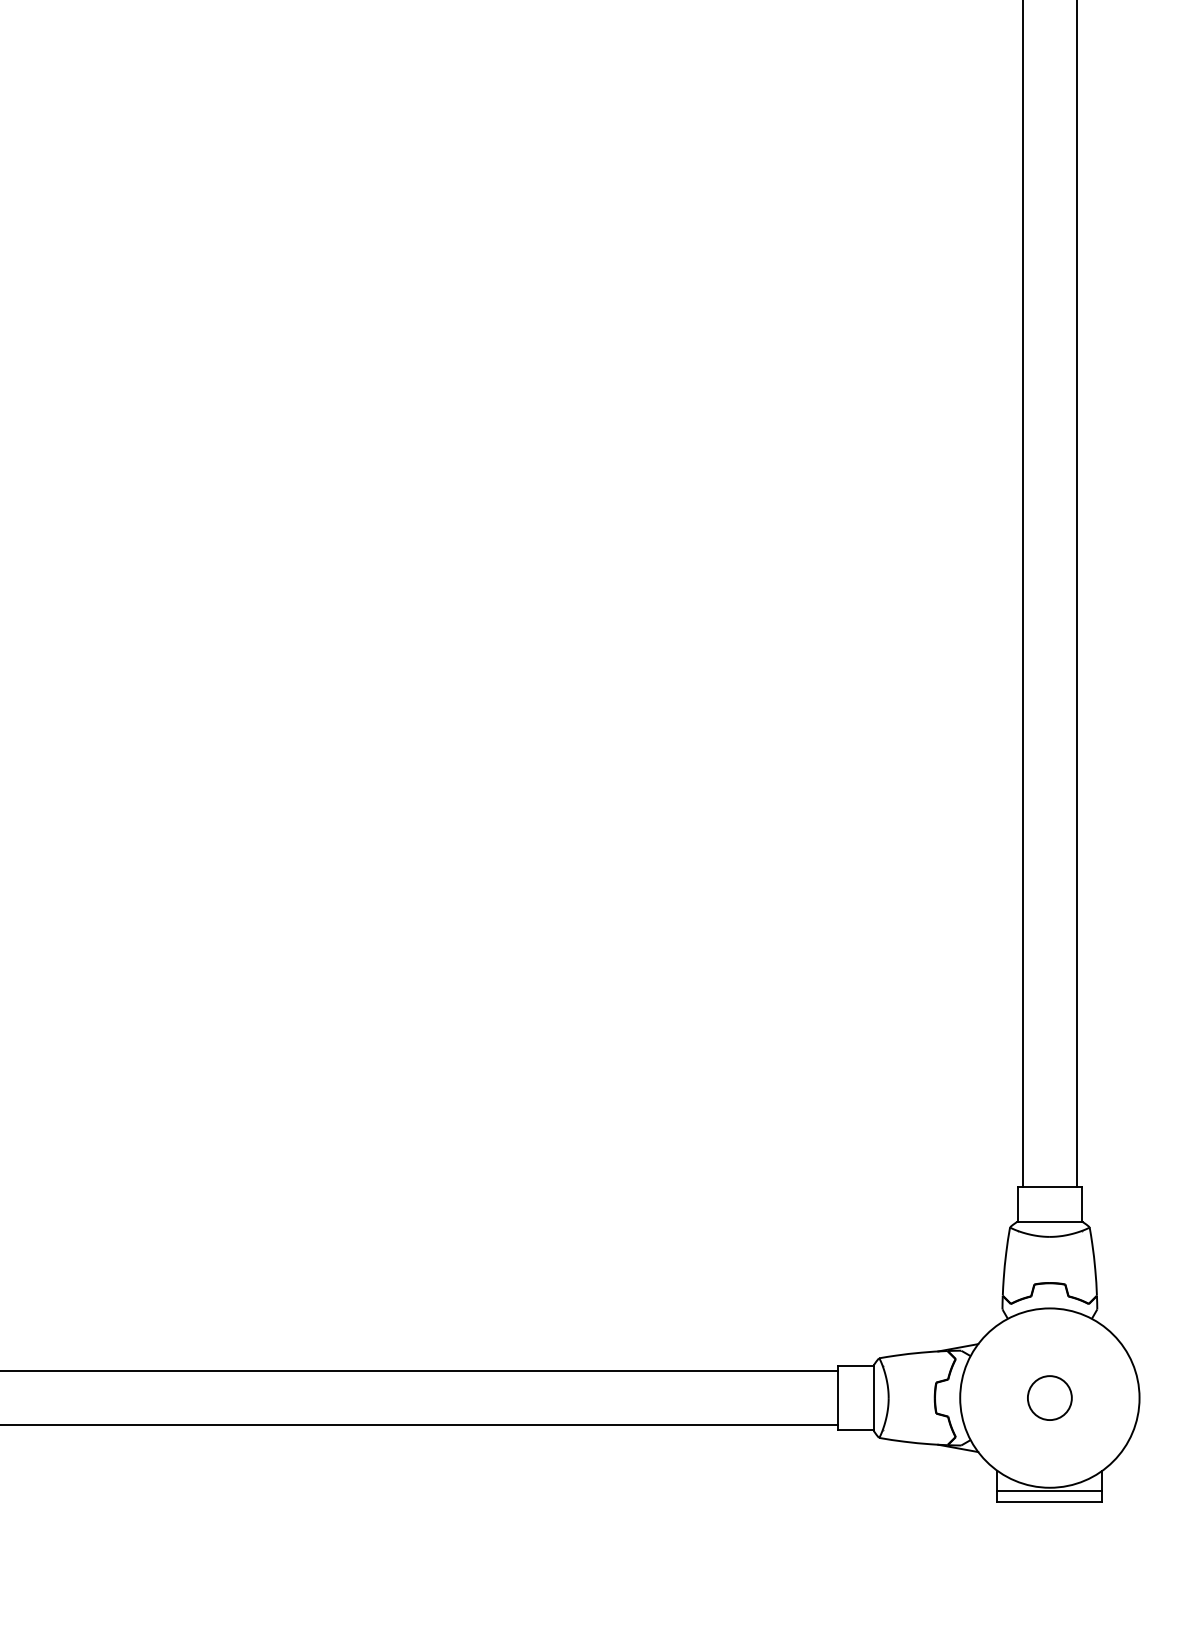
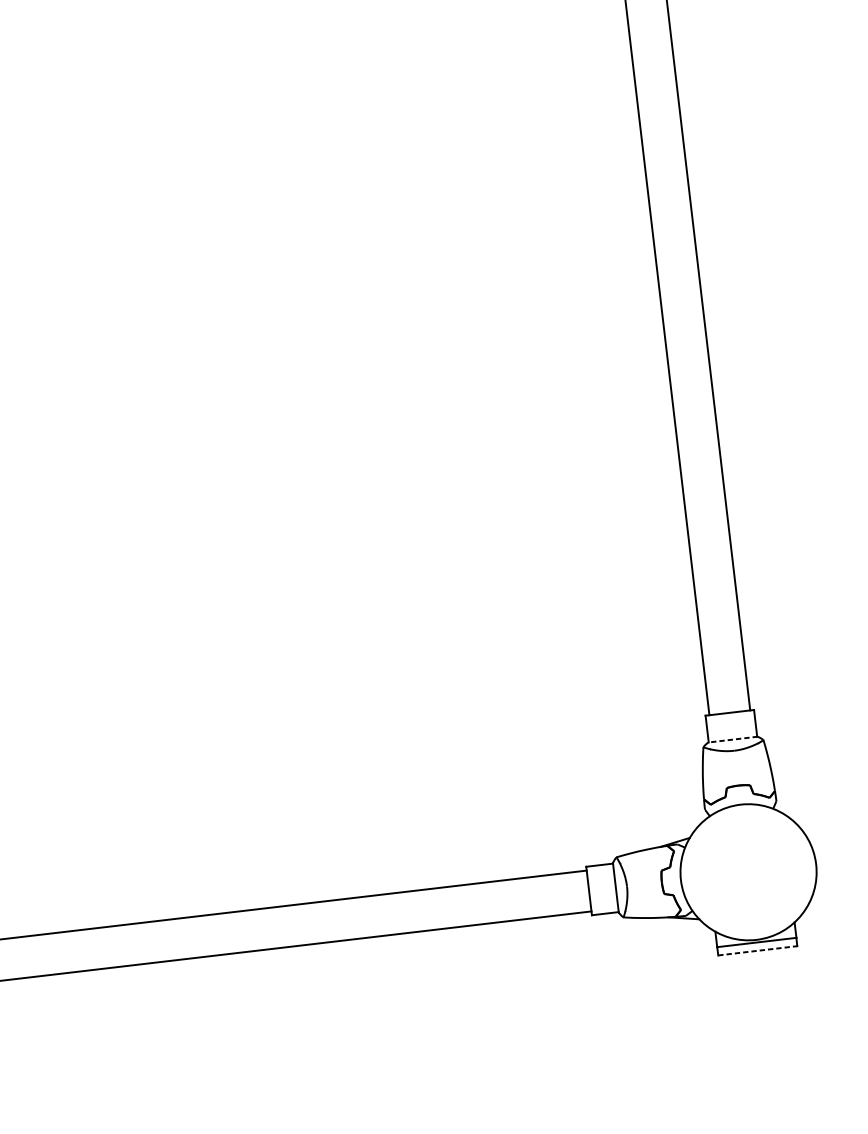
line: (1049, 1222) -> (732, 739), solid -> dashed
circle: (1049, 1397) -> (748, 871), removed
line: (1050, 1502) -> (758, 950), solid -> dashed

